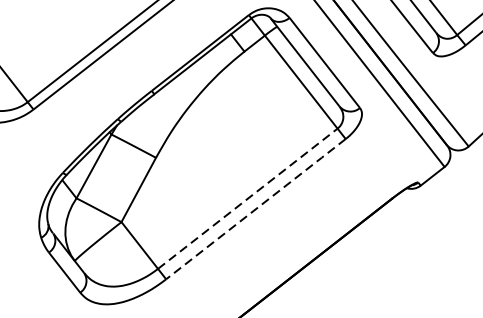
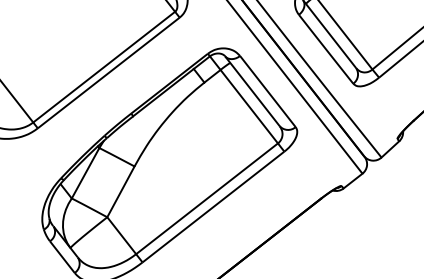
line: (248, 198) -> (207, 198), dashed -> solid
line: (255, 209) -> (213, 207), dashed -> solid

